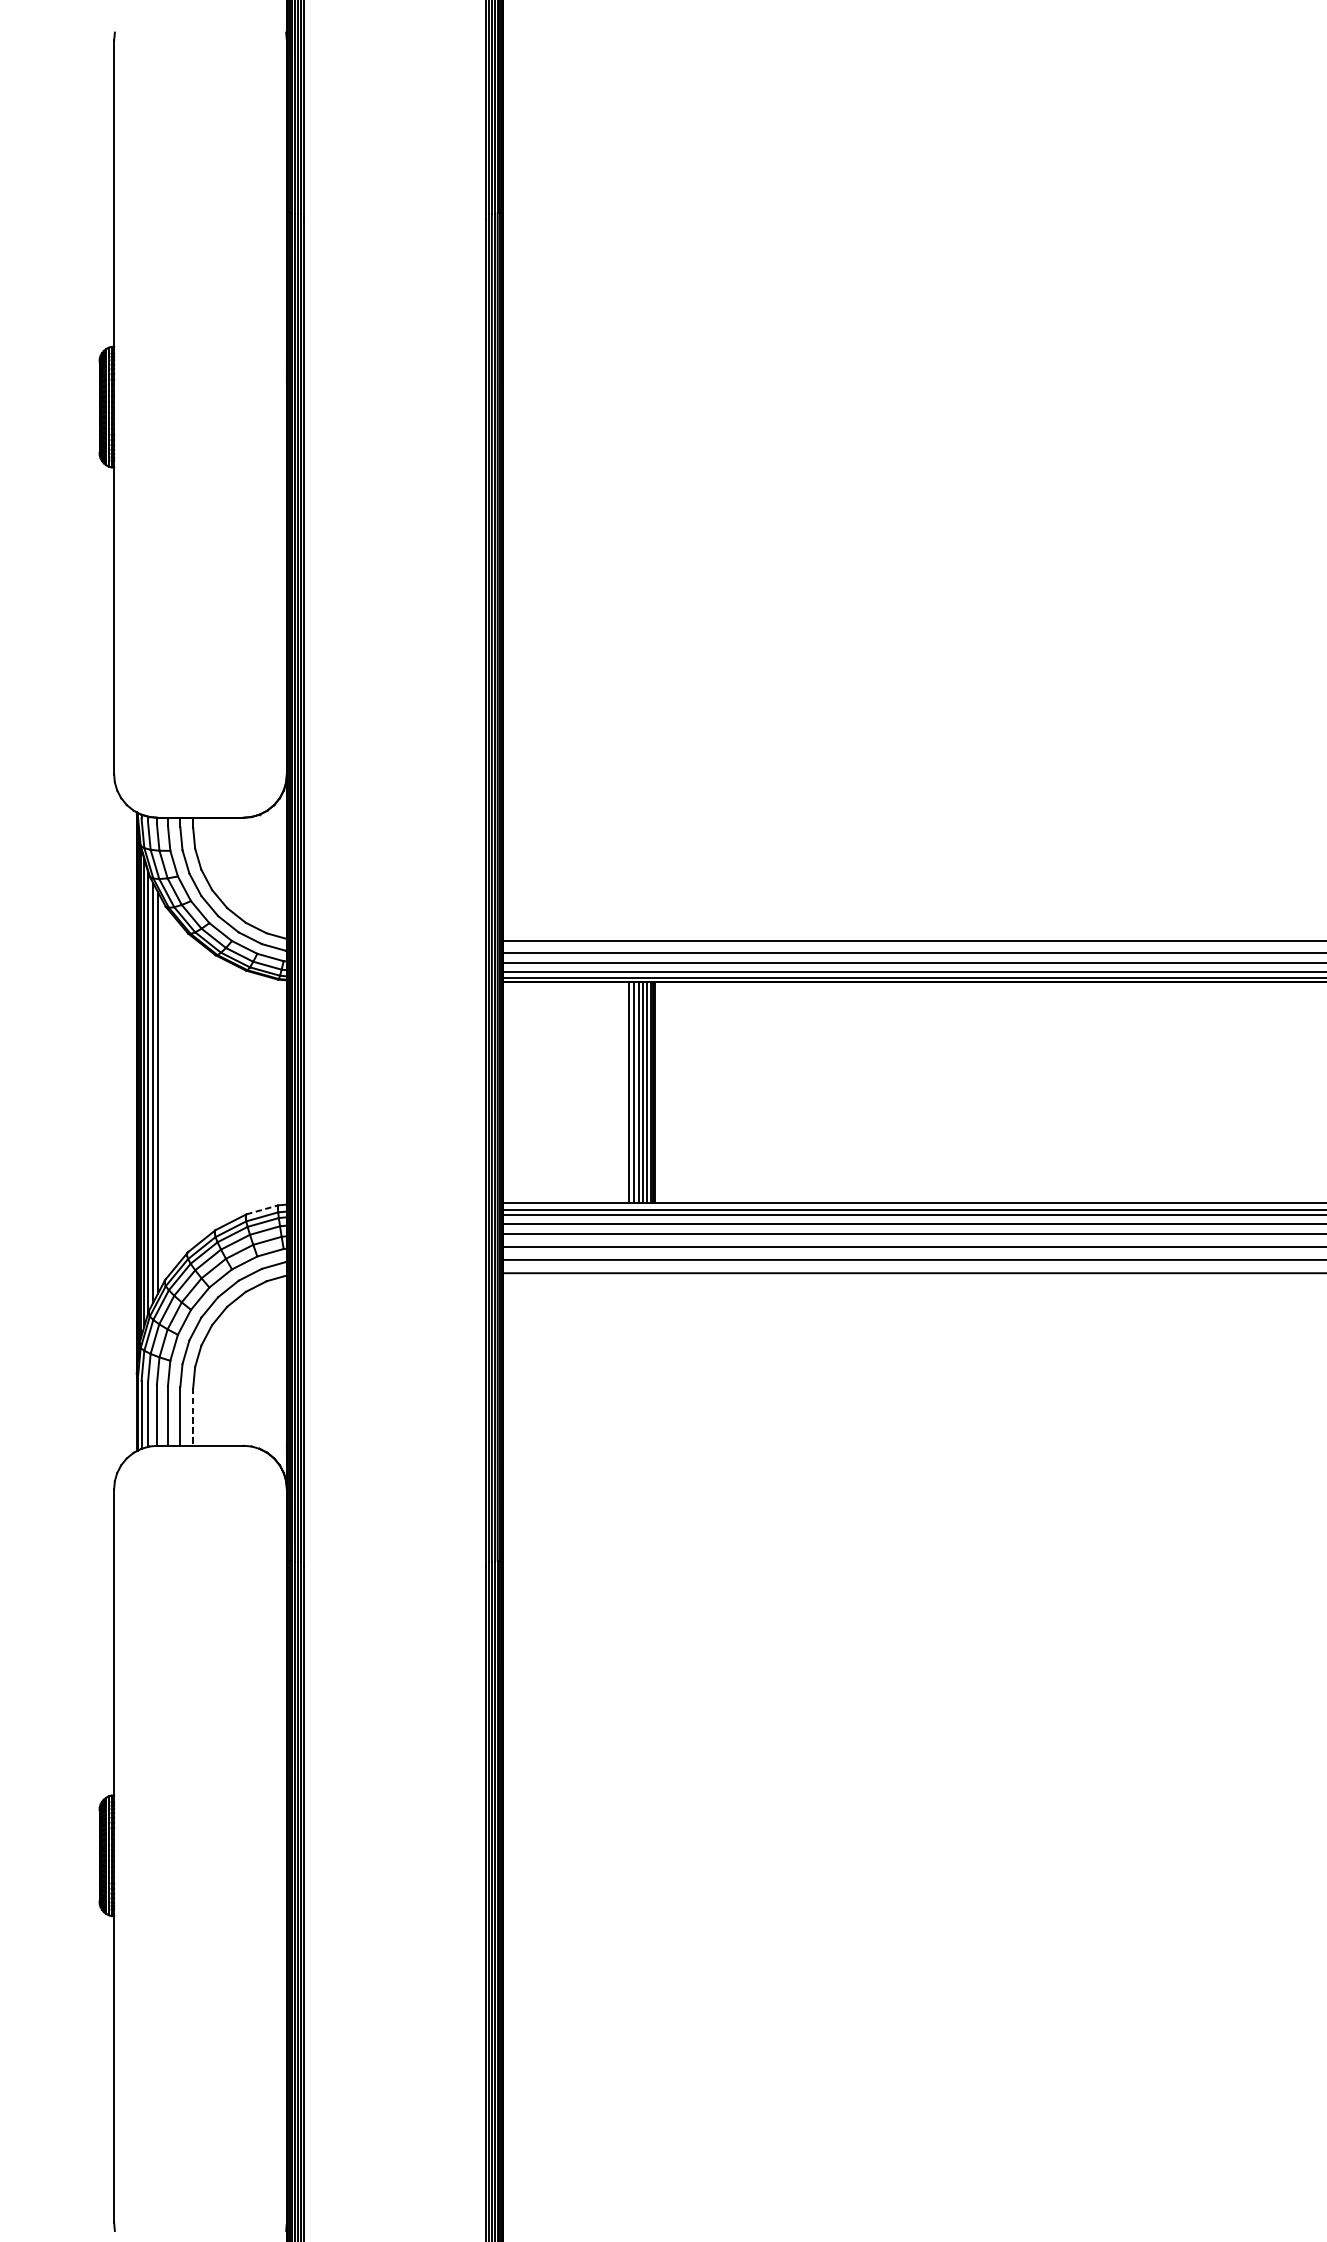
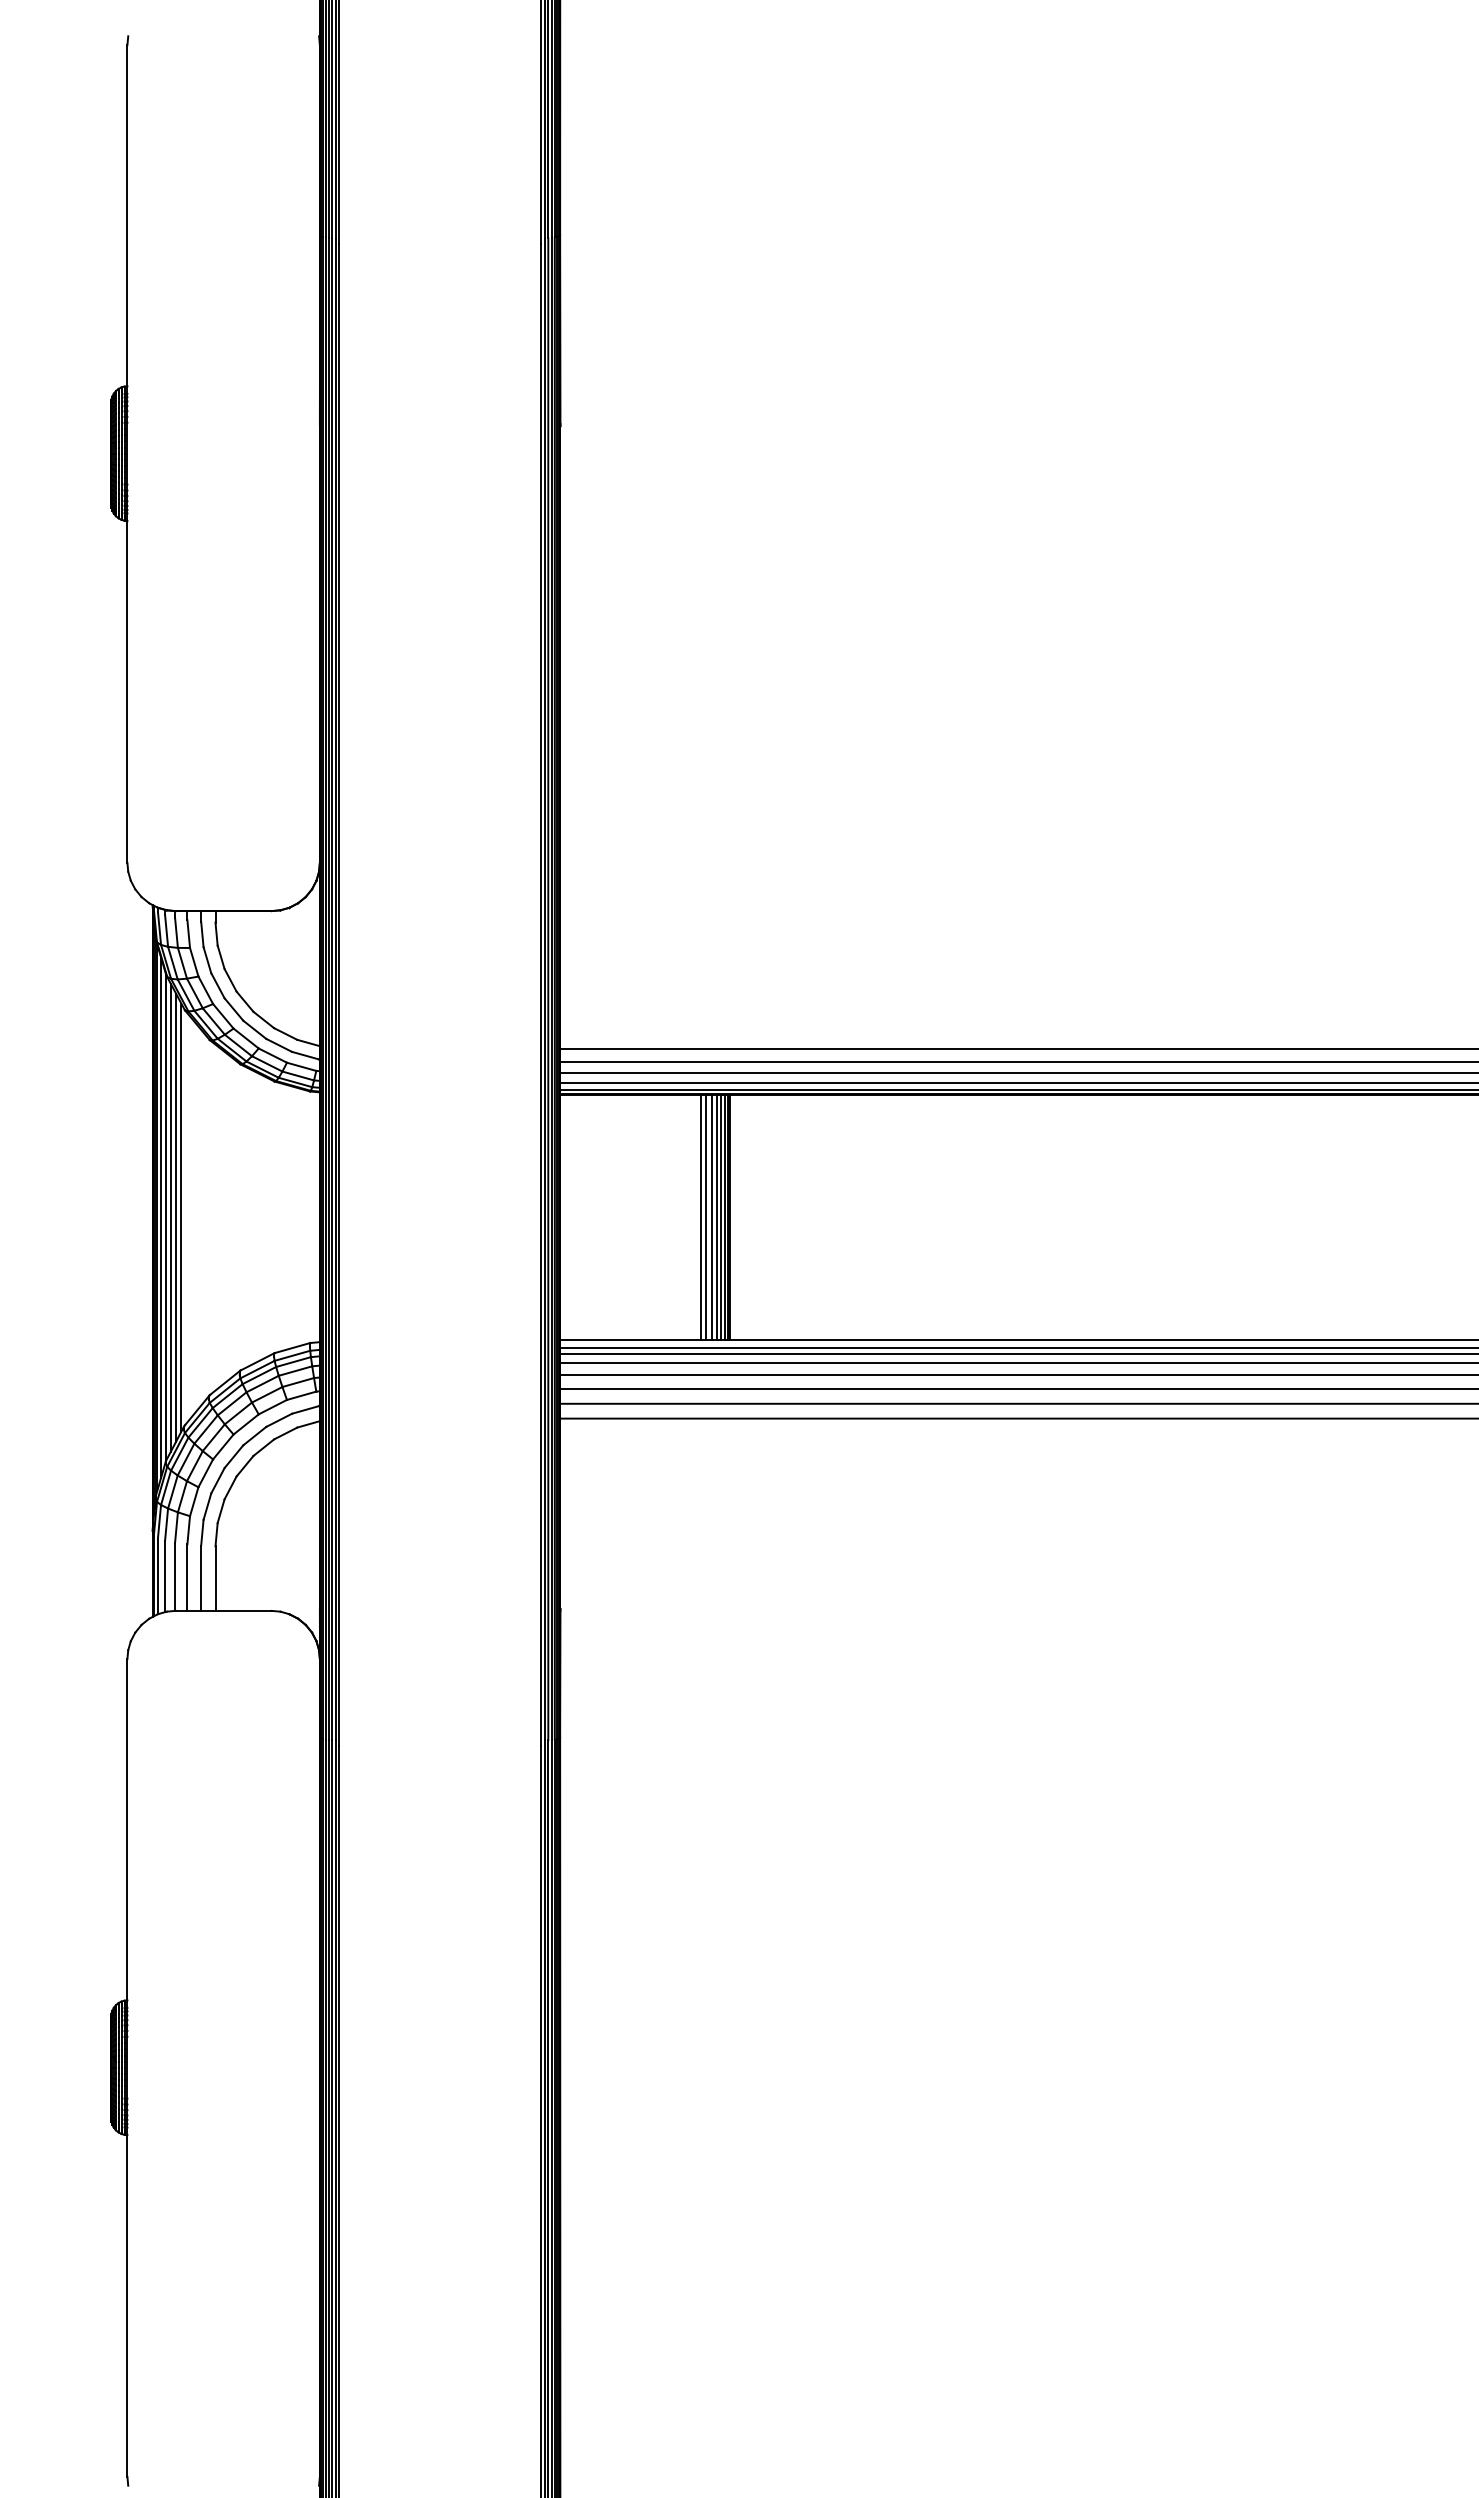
line: (162, 1092) -> (181, 1217), added
line: (262, 1209) -> (292, 1347), dashed -> solid
line: (193, 1417) -> (215, 1579), dashed -> solid

